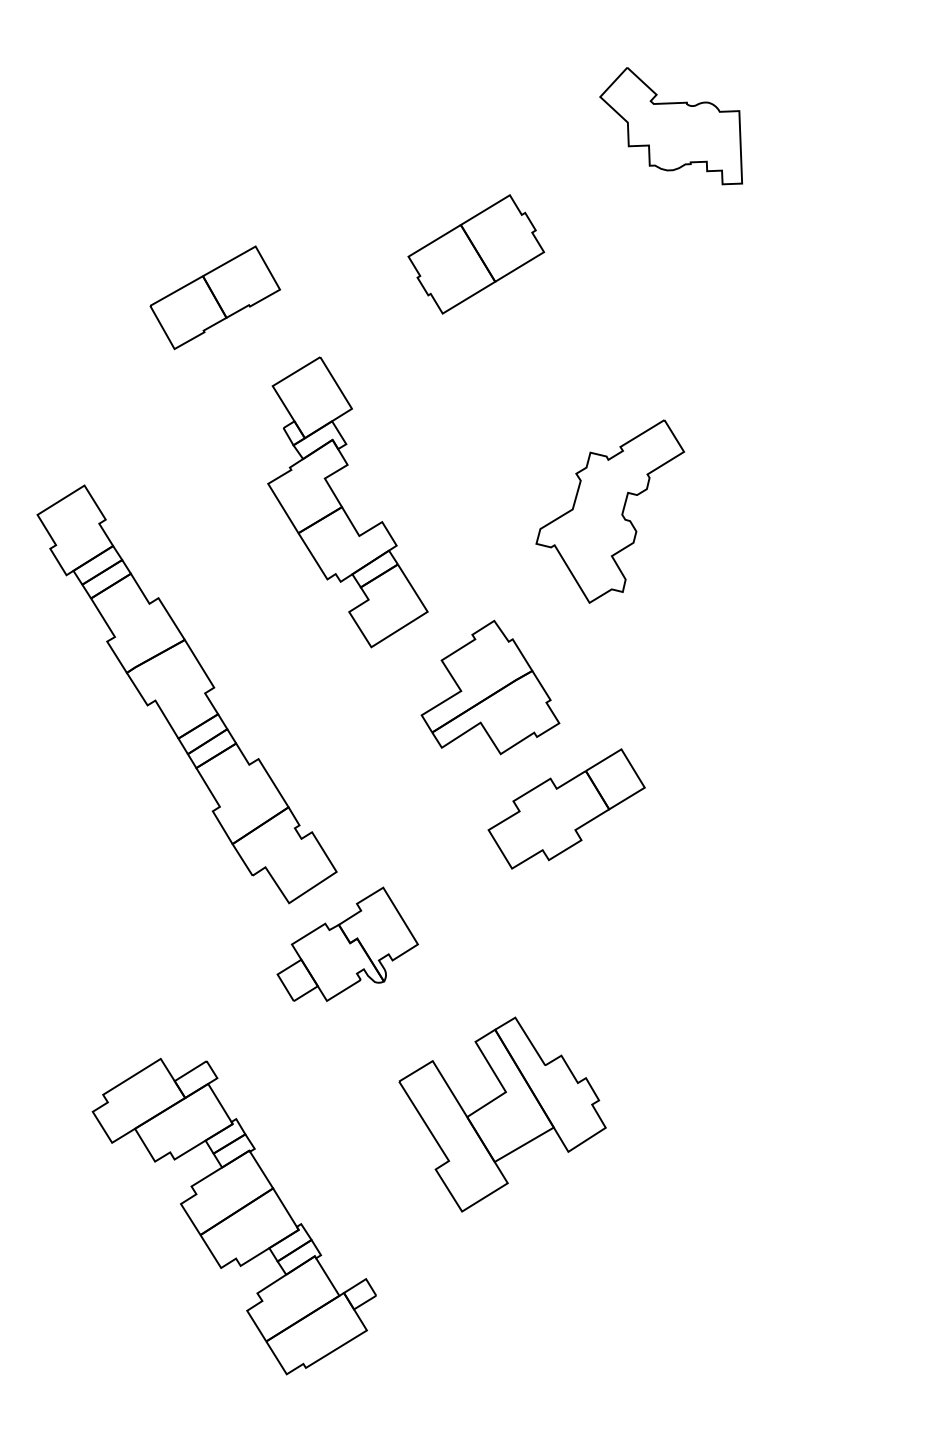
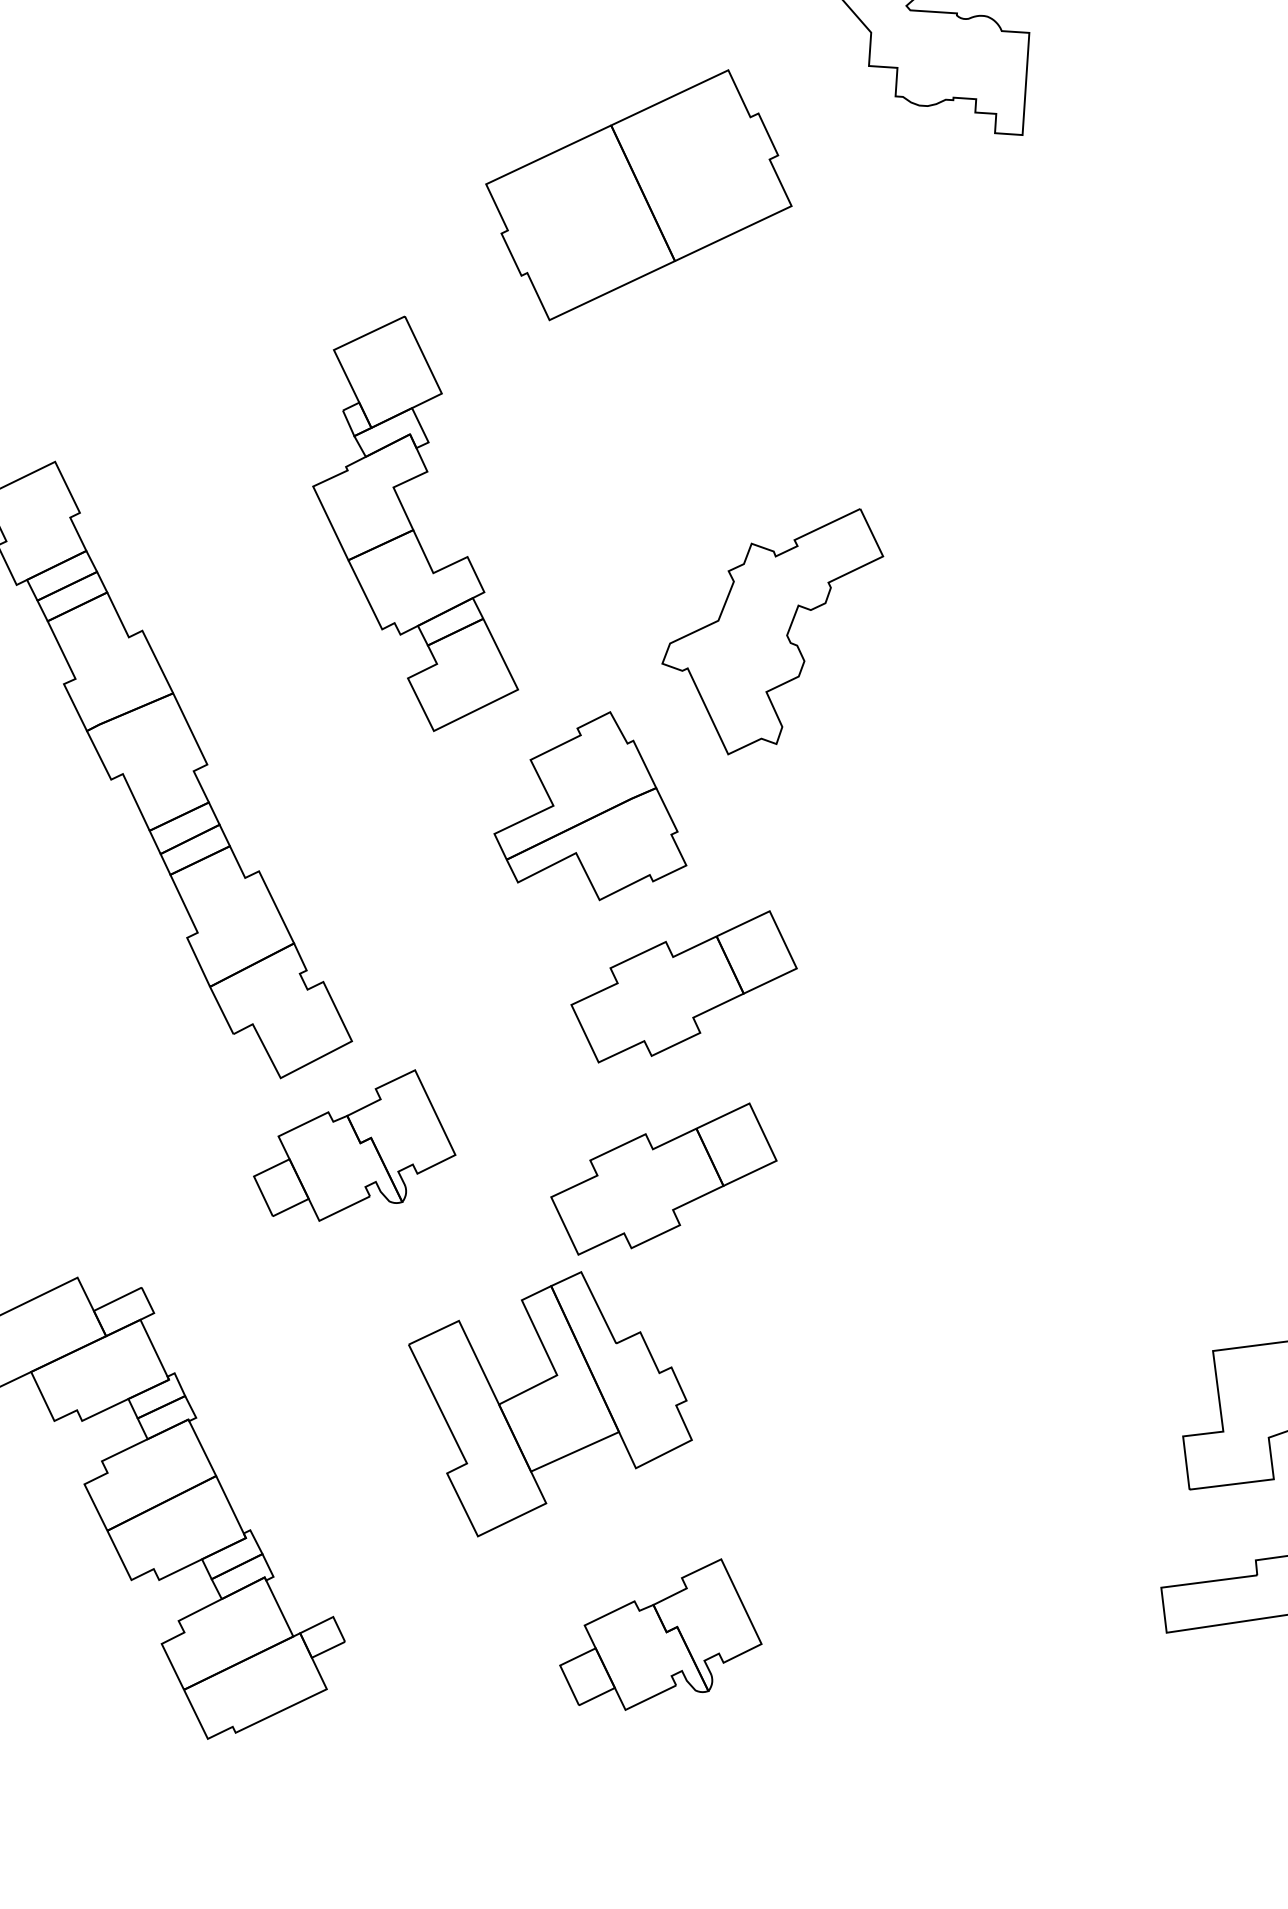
part: (476, 254) -> (639, 195), size x1.6
part: (214, 297) -> (265, 217), removed
part: (610, 511) -> (771, 629), moved
part: (566, 945) -> (663, 1178), added
part: (599, 1265) -> (662, 1632), added

